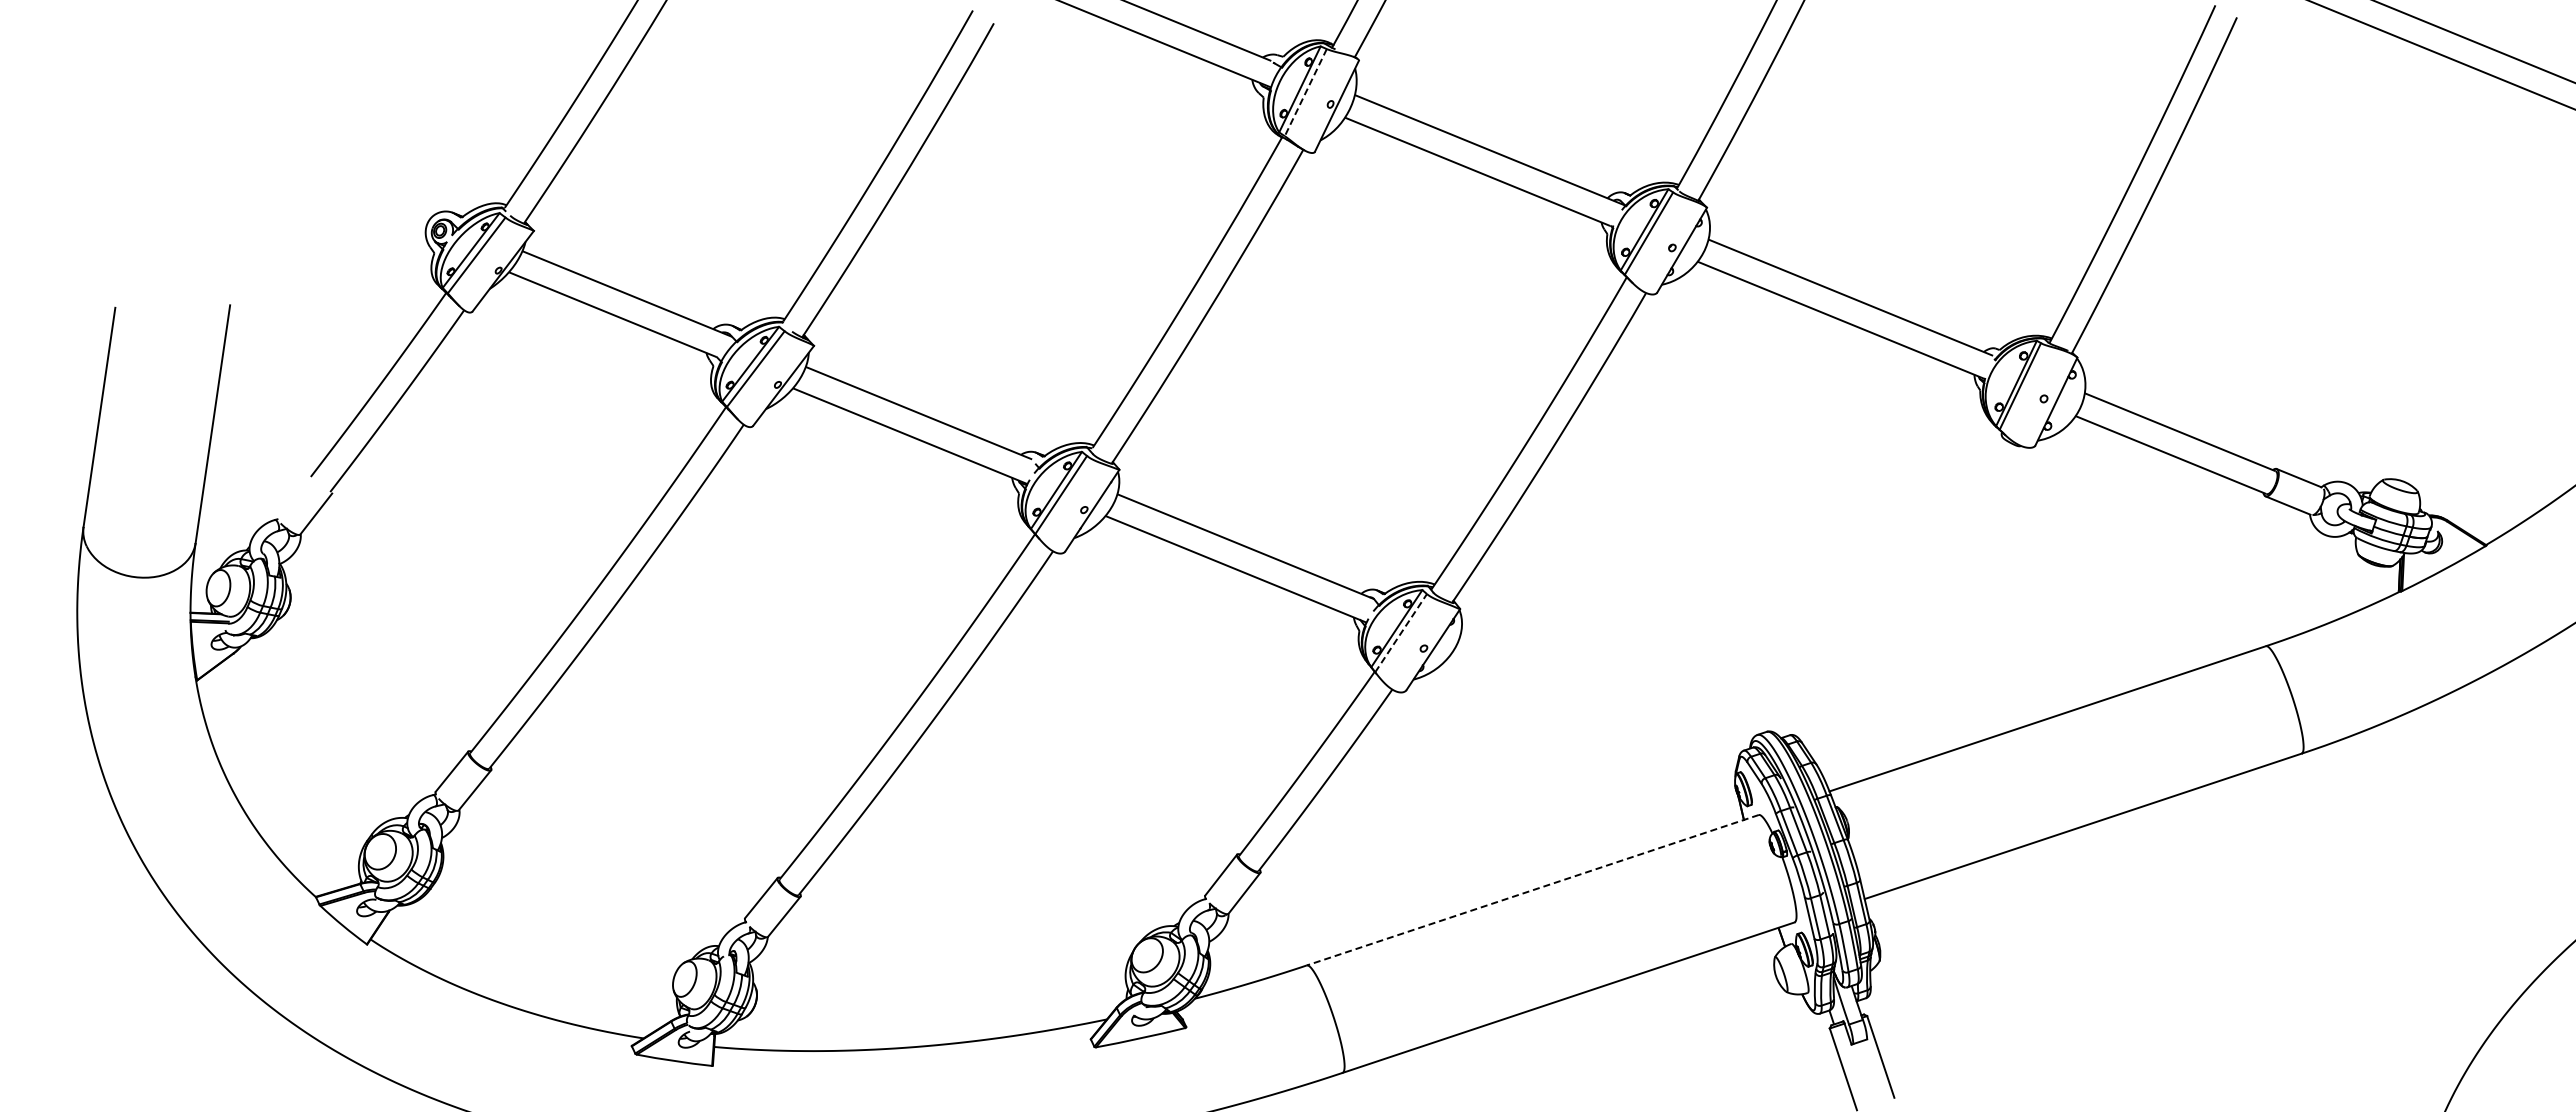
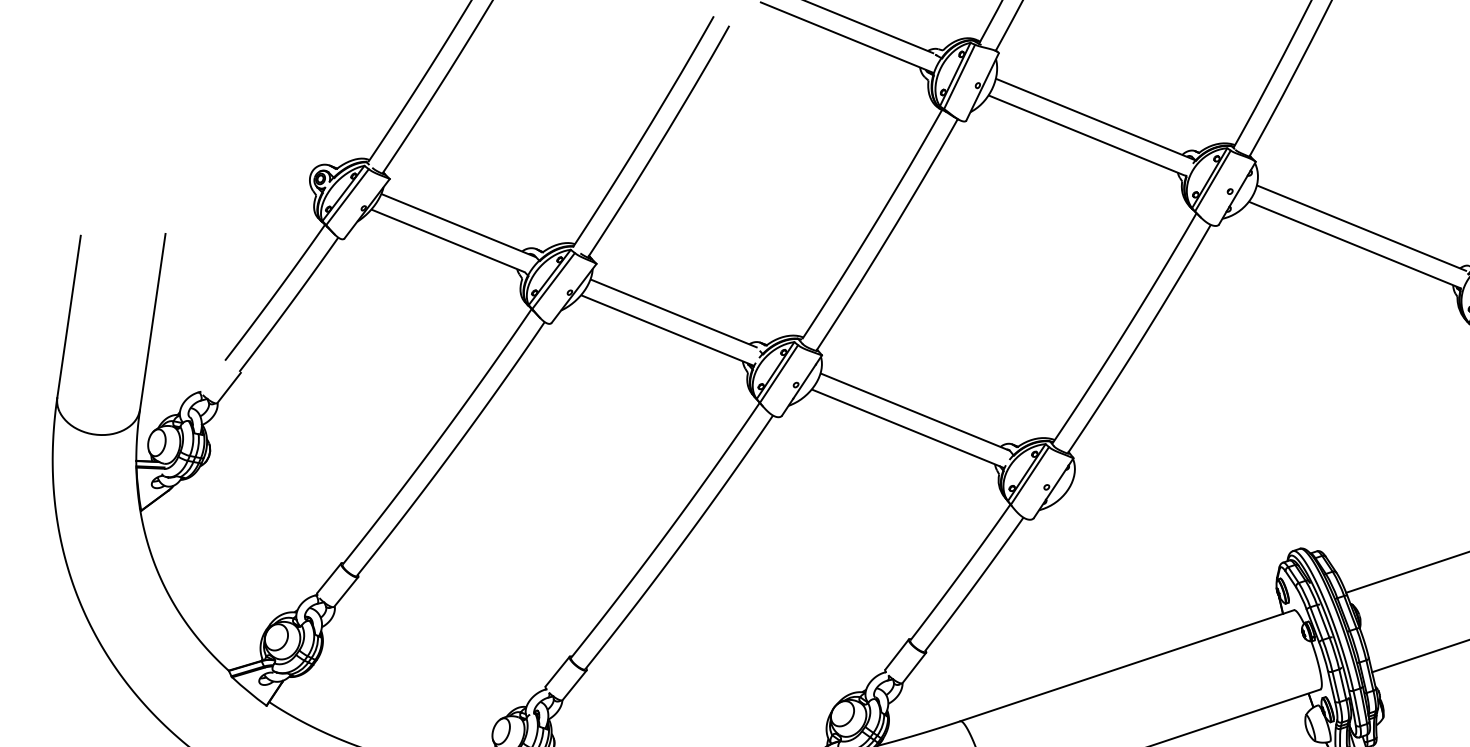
line: (1305, 93) -> (959, 77), dashed -> solid
line: (1401, 633) -> (1030, 476), dashed -> solid
line: (1532, 890) -> (1126, 665), dashed -> solid

